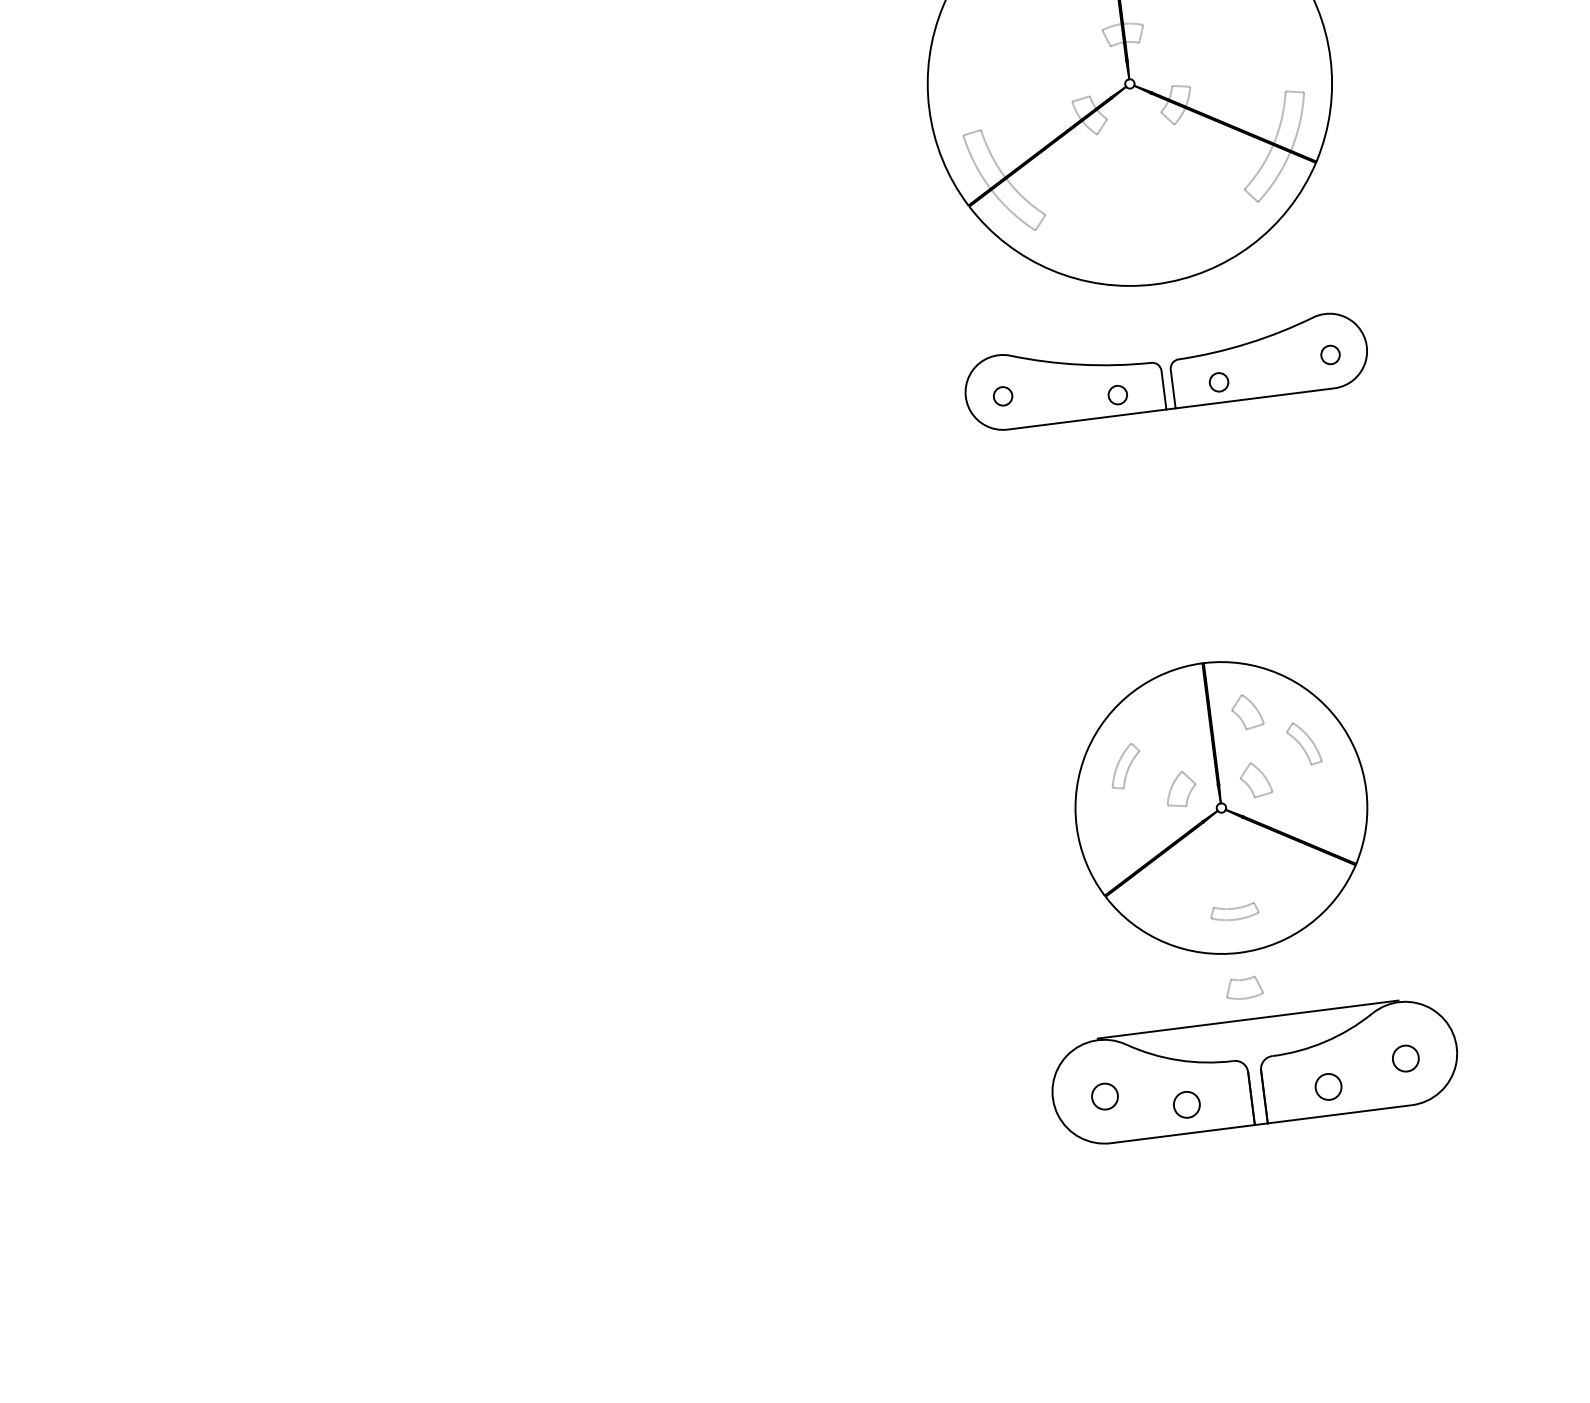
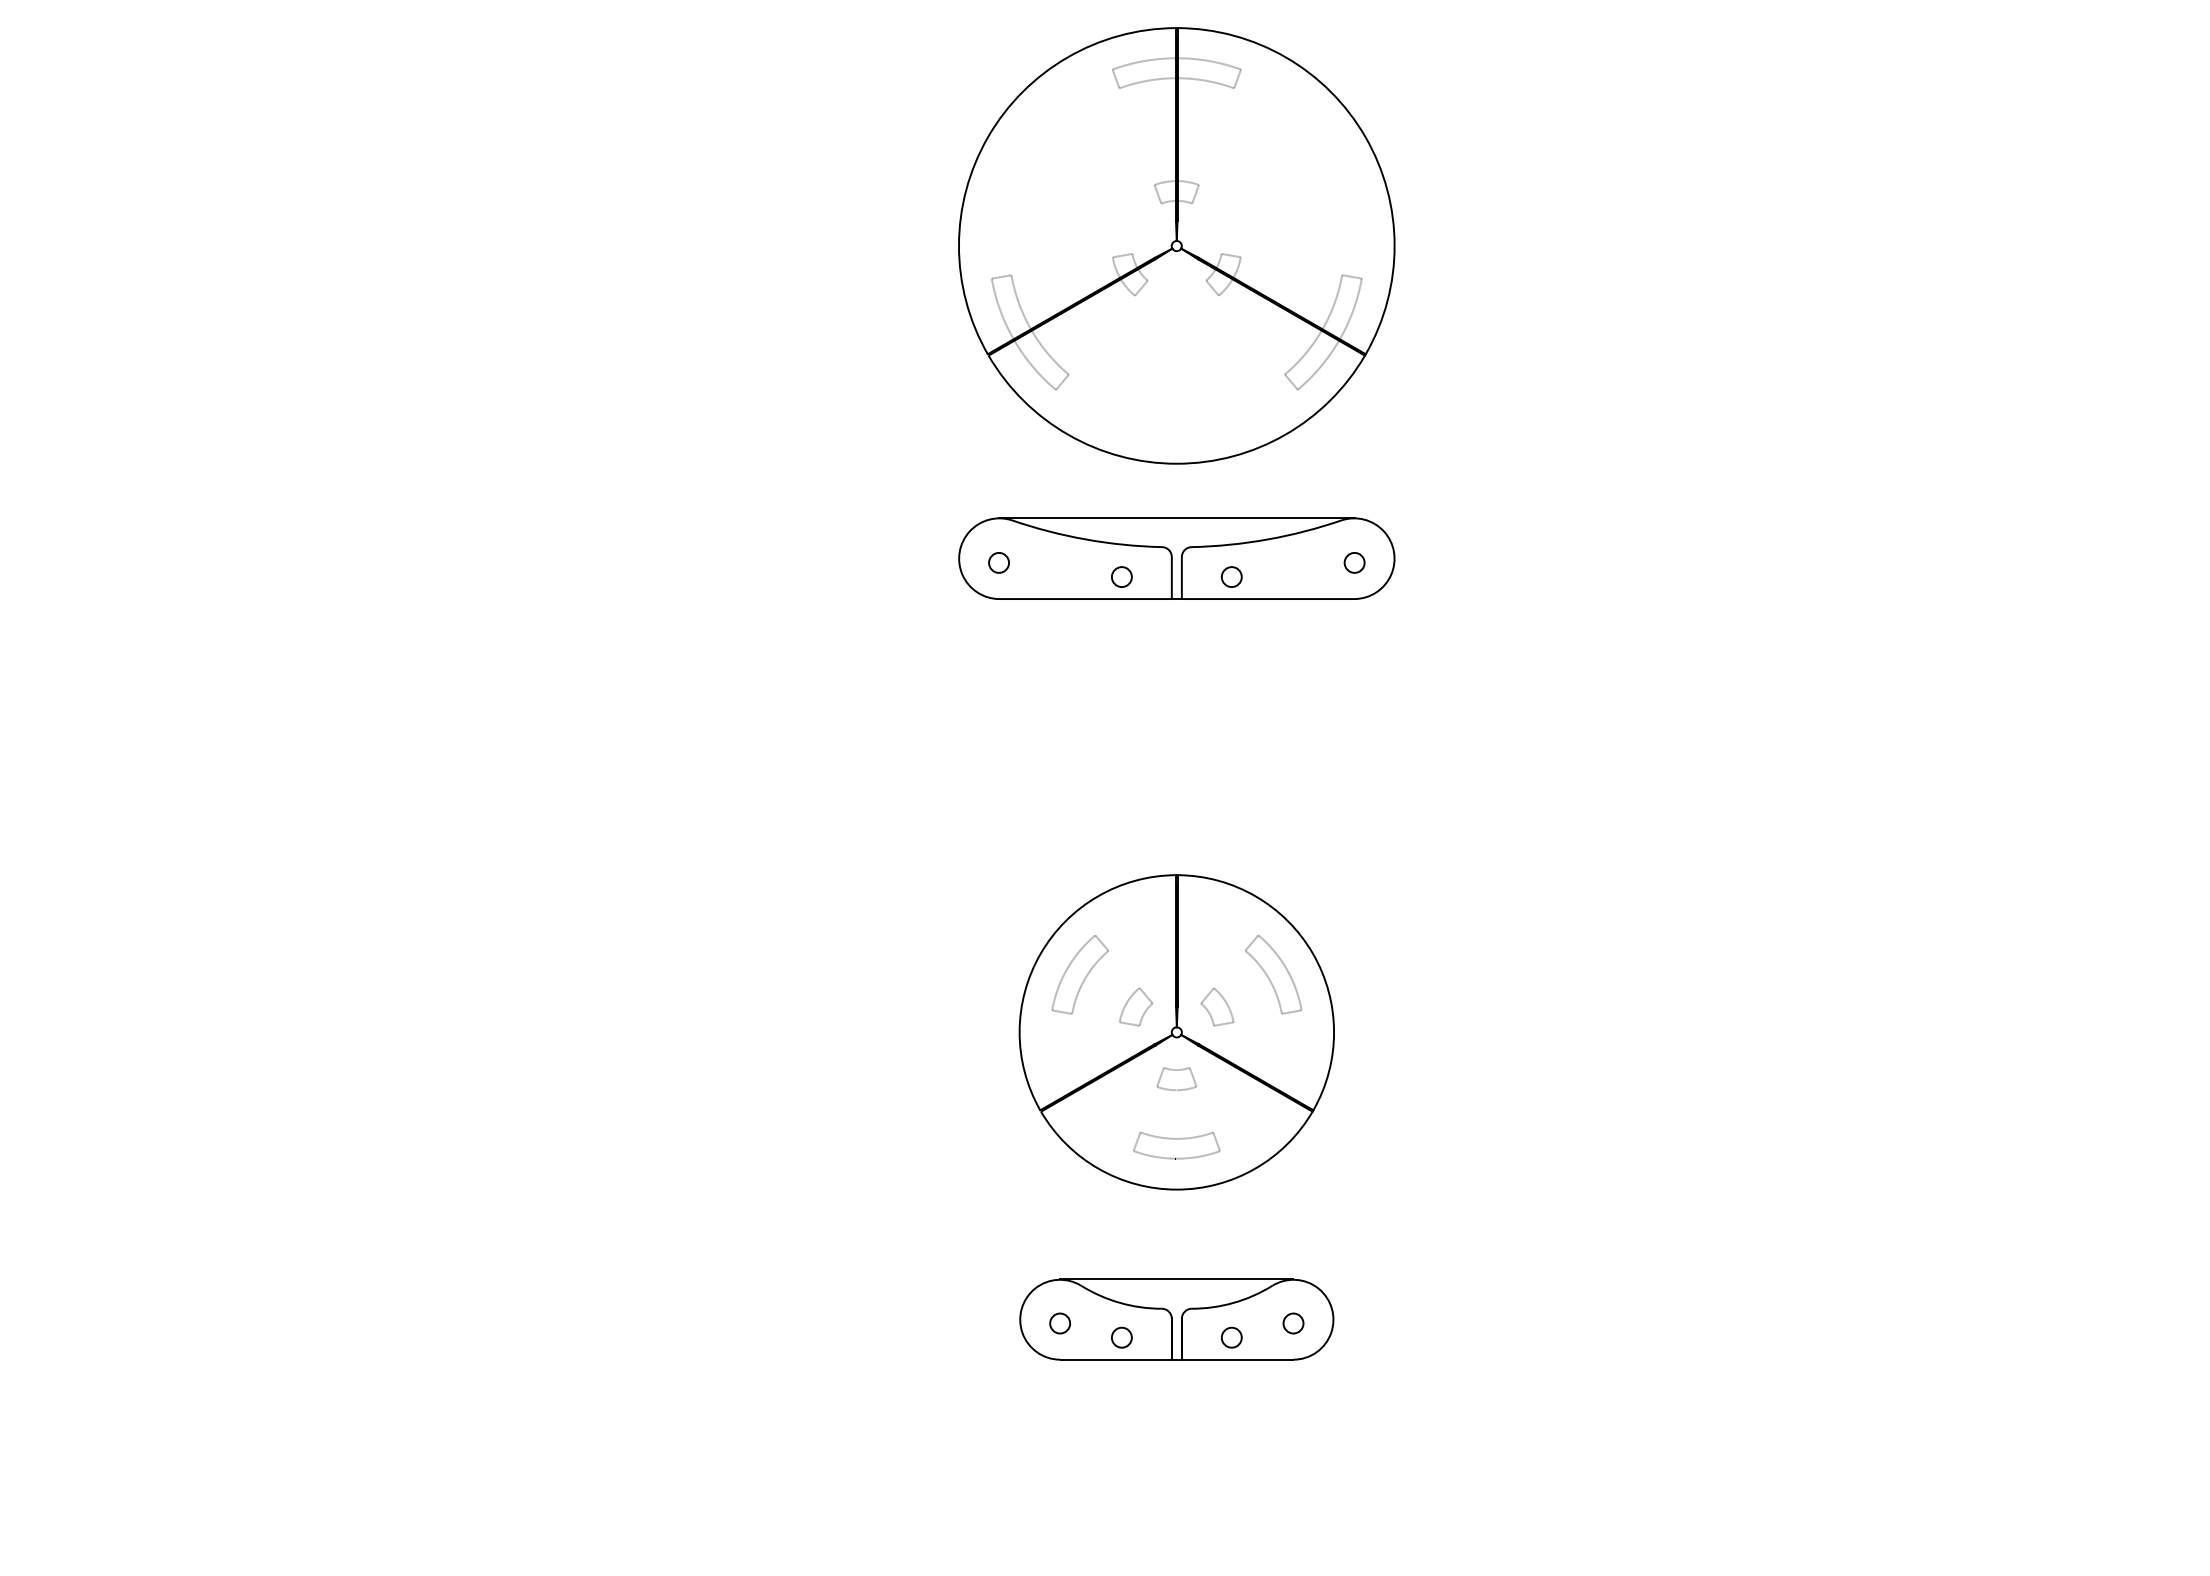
line: (1161, 334) -> (1176, 518), added
part: (1247, 712) -> (1217, 933), removed
part: (1303, 743) -> (1273, 974), size x1.67
part: (1125, 766) -> (1079, 974), size x1.67
part: (1234, 912) -> (1176, 1145), size x1.67
part: (1242, 980) -> (1176, 1070), moved
part: (1254, 1072) -> (1176, 1319), size x0.71

